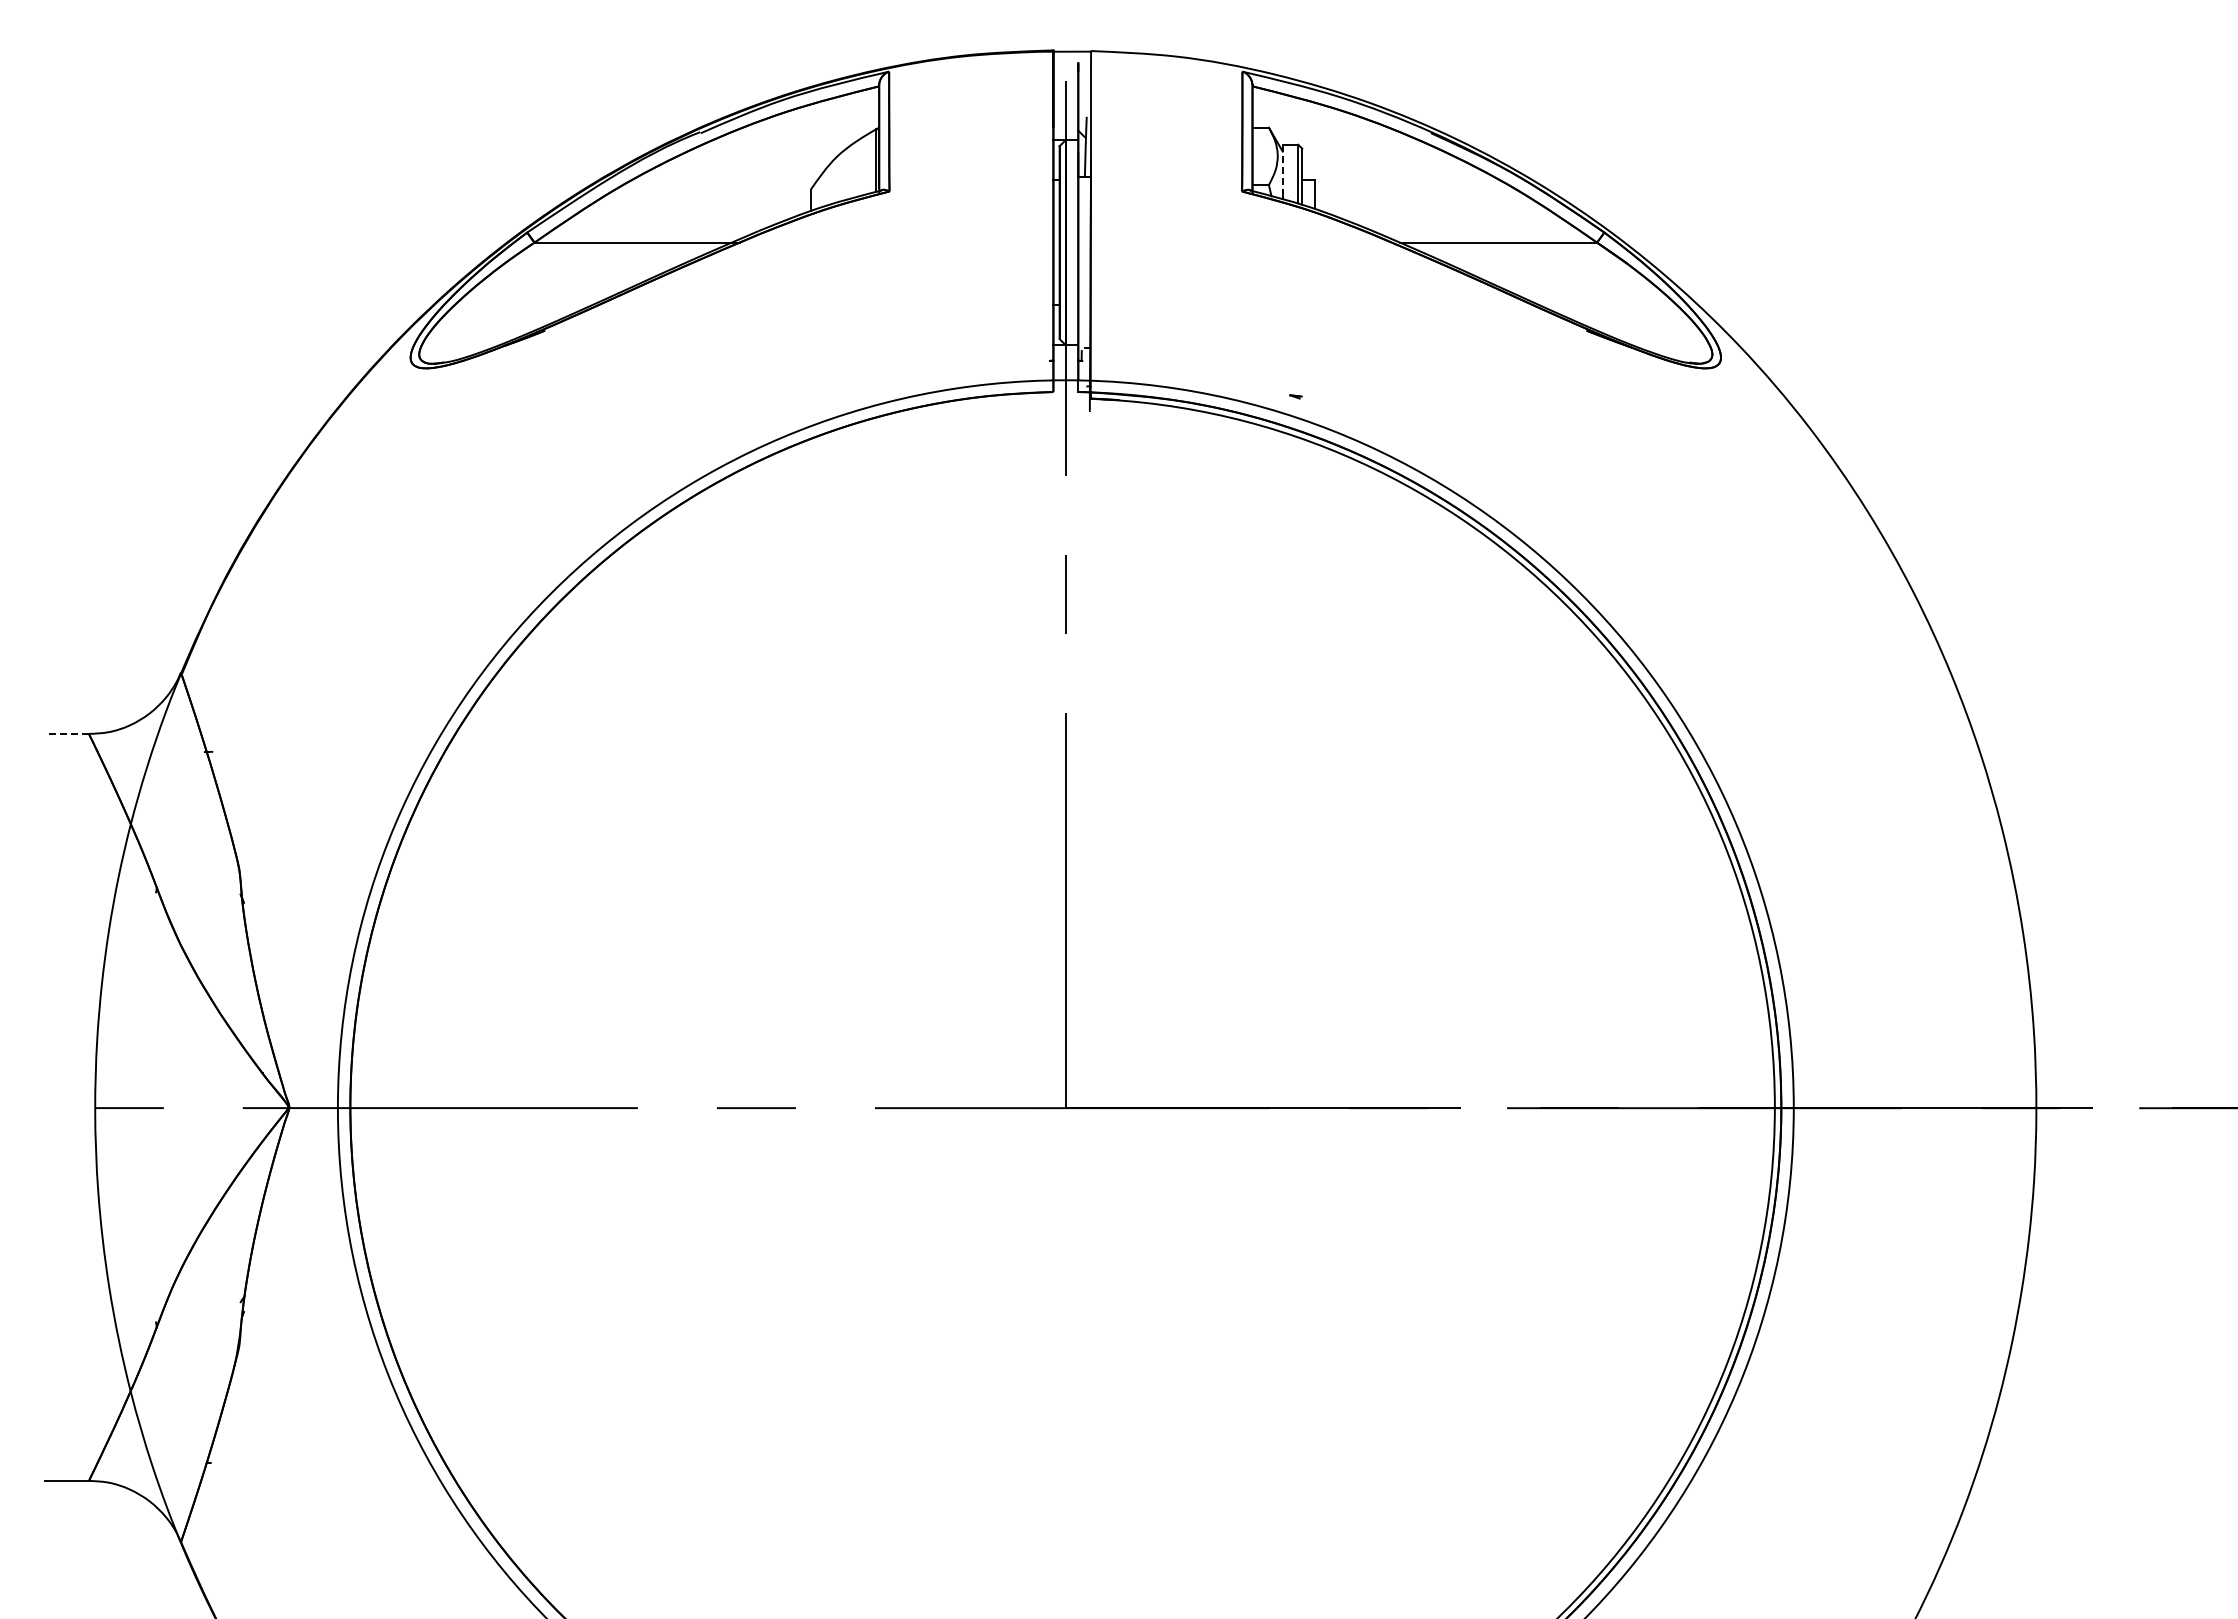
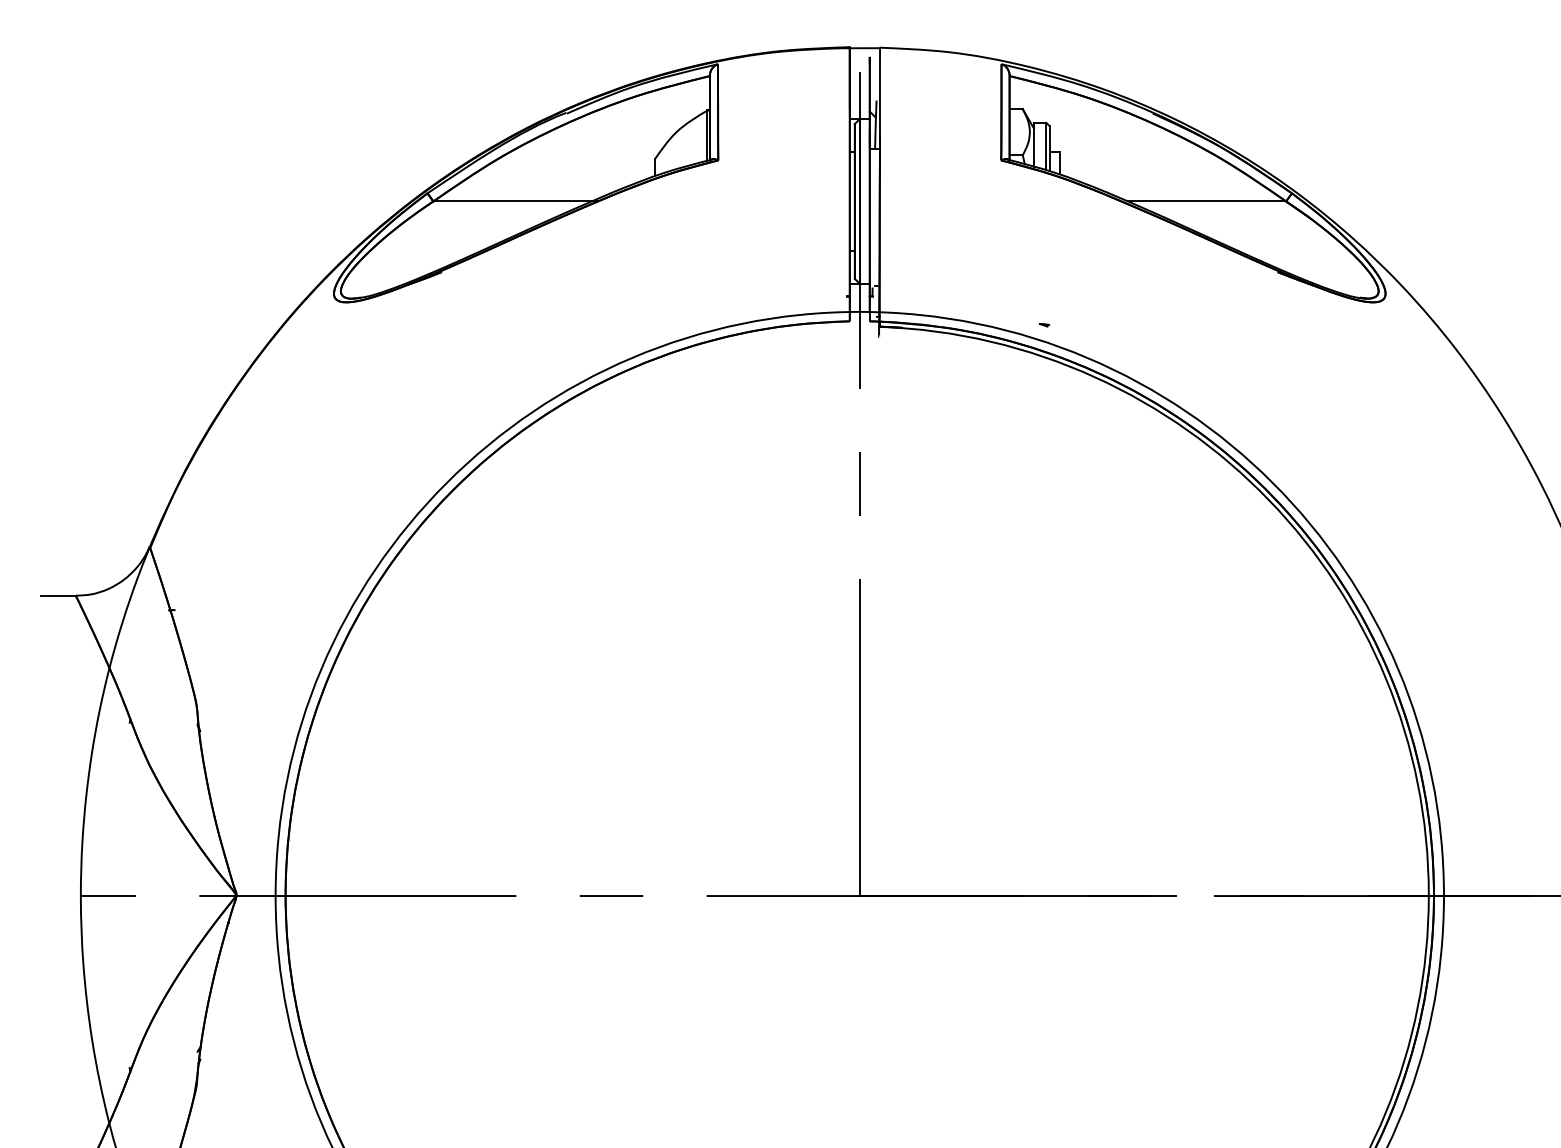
line: (1282, 169) -> (1033, 142), dashed -> solid
line: (67, 734) -> (58, 596), dashed -> solid

